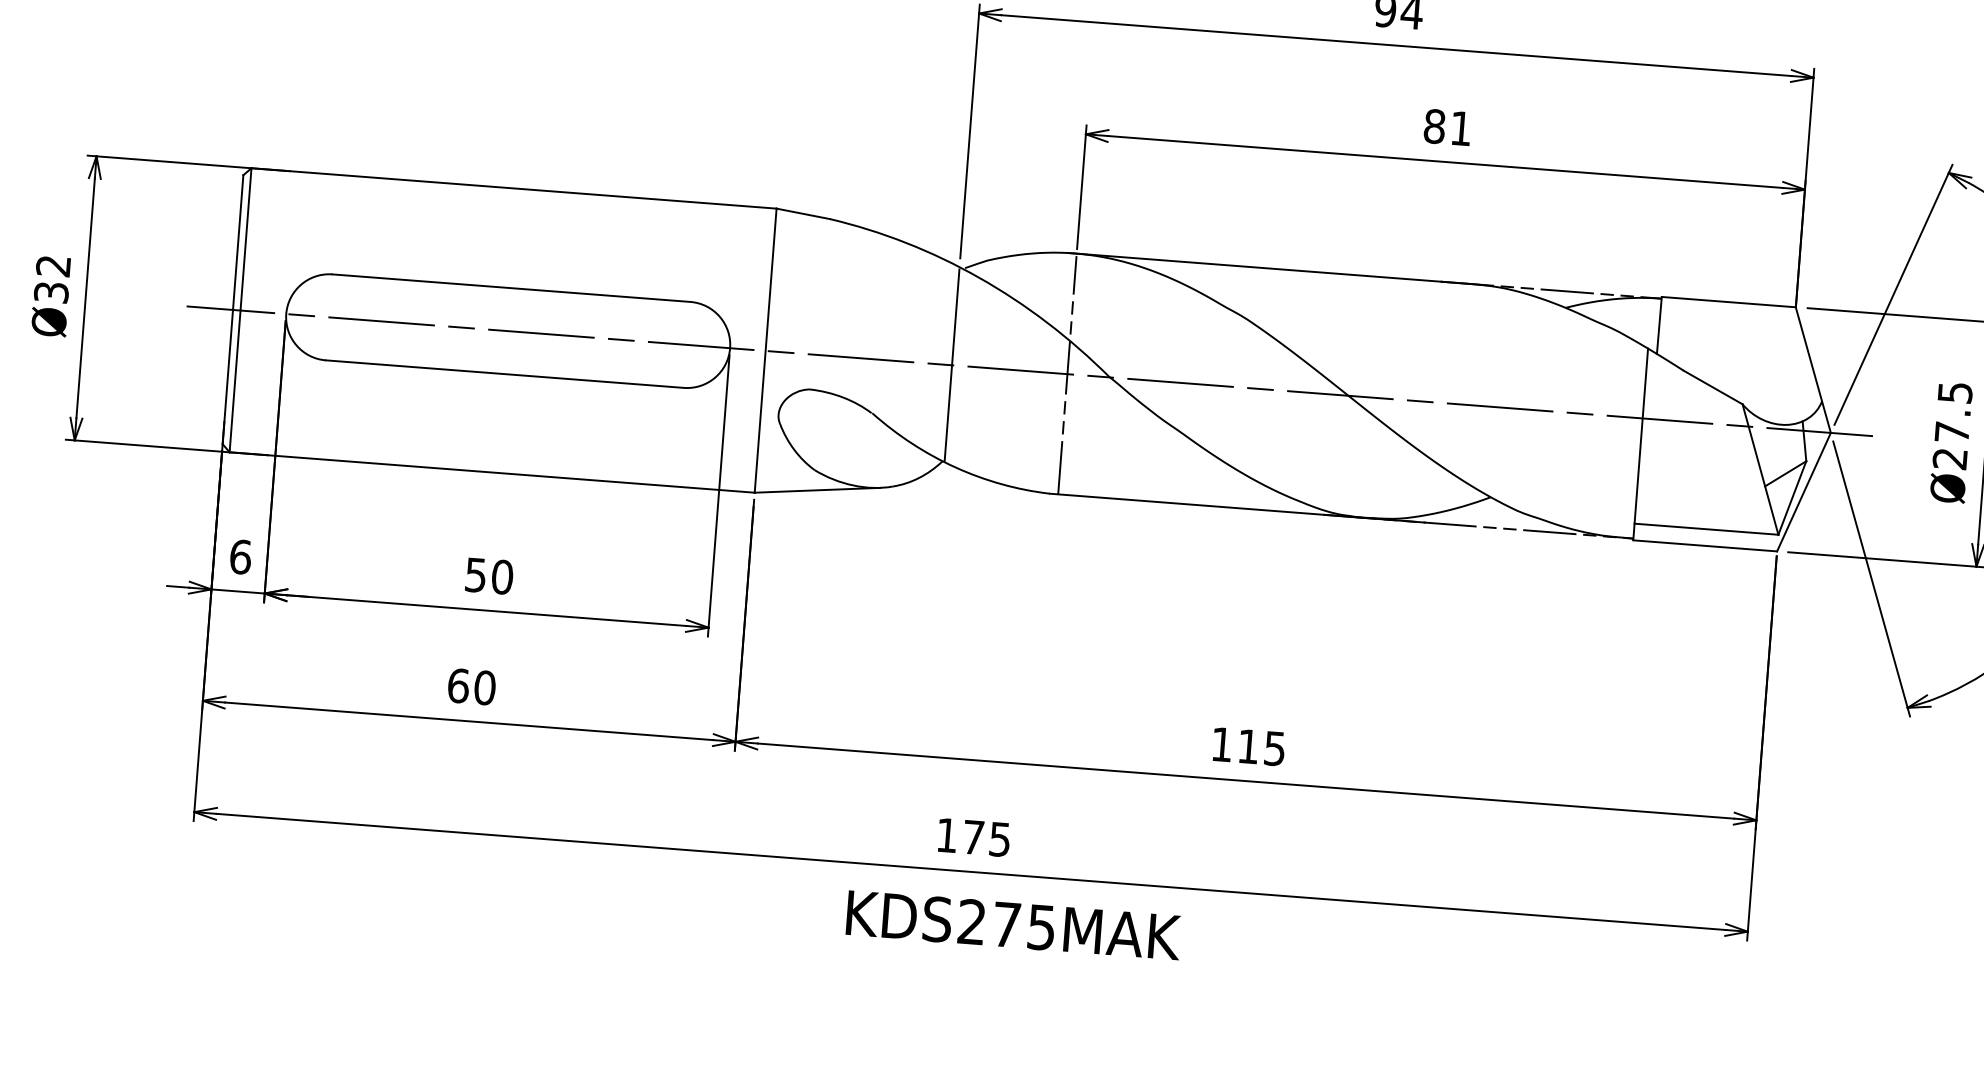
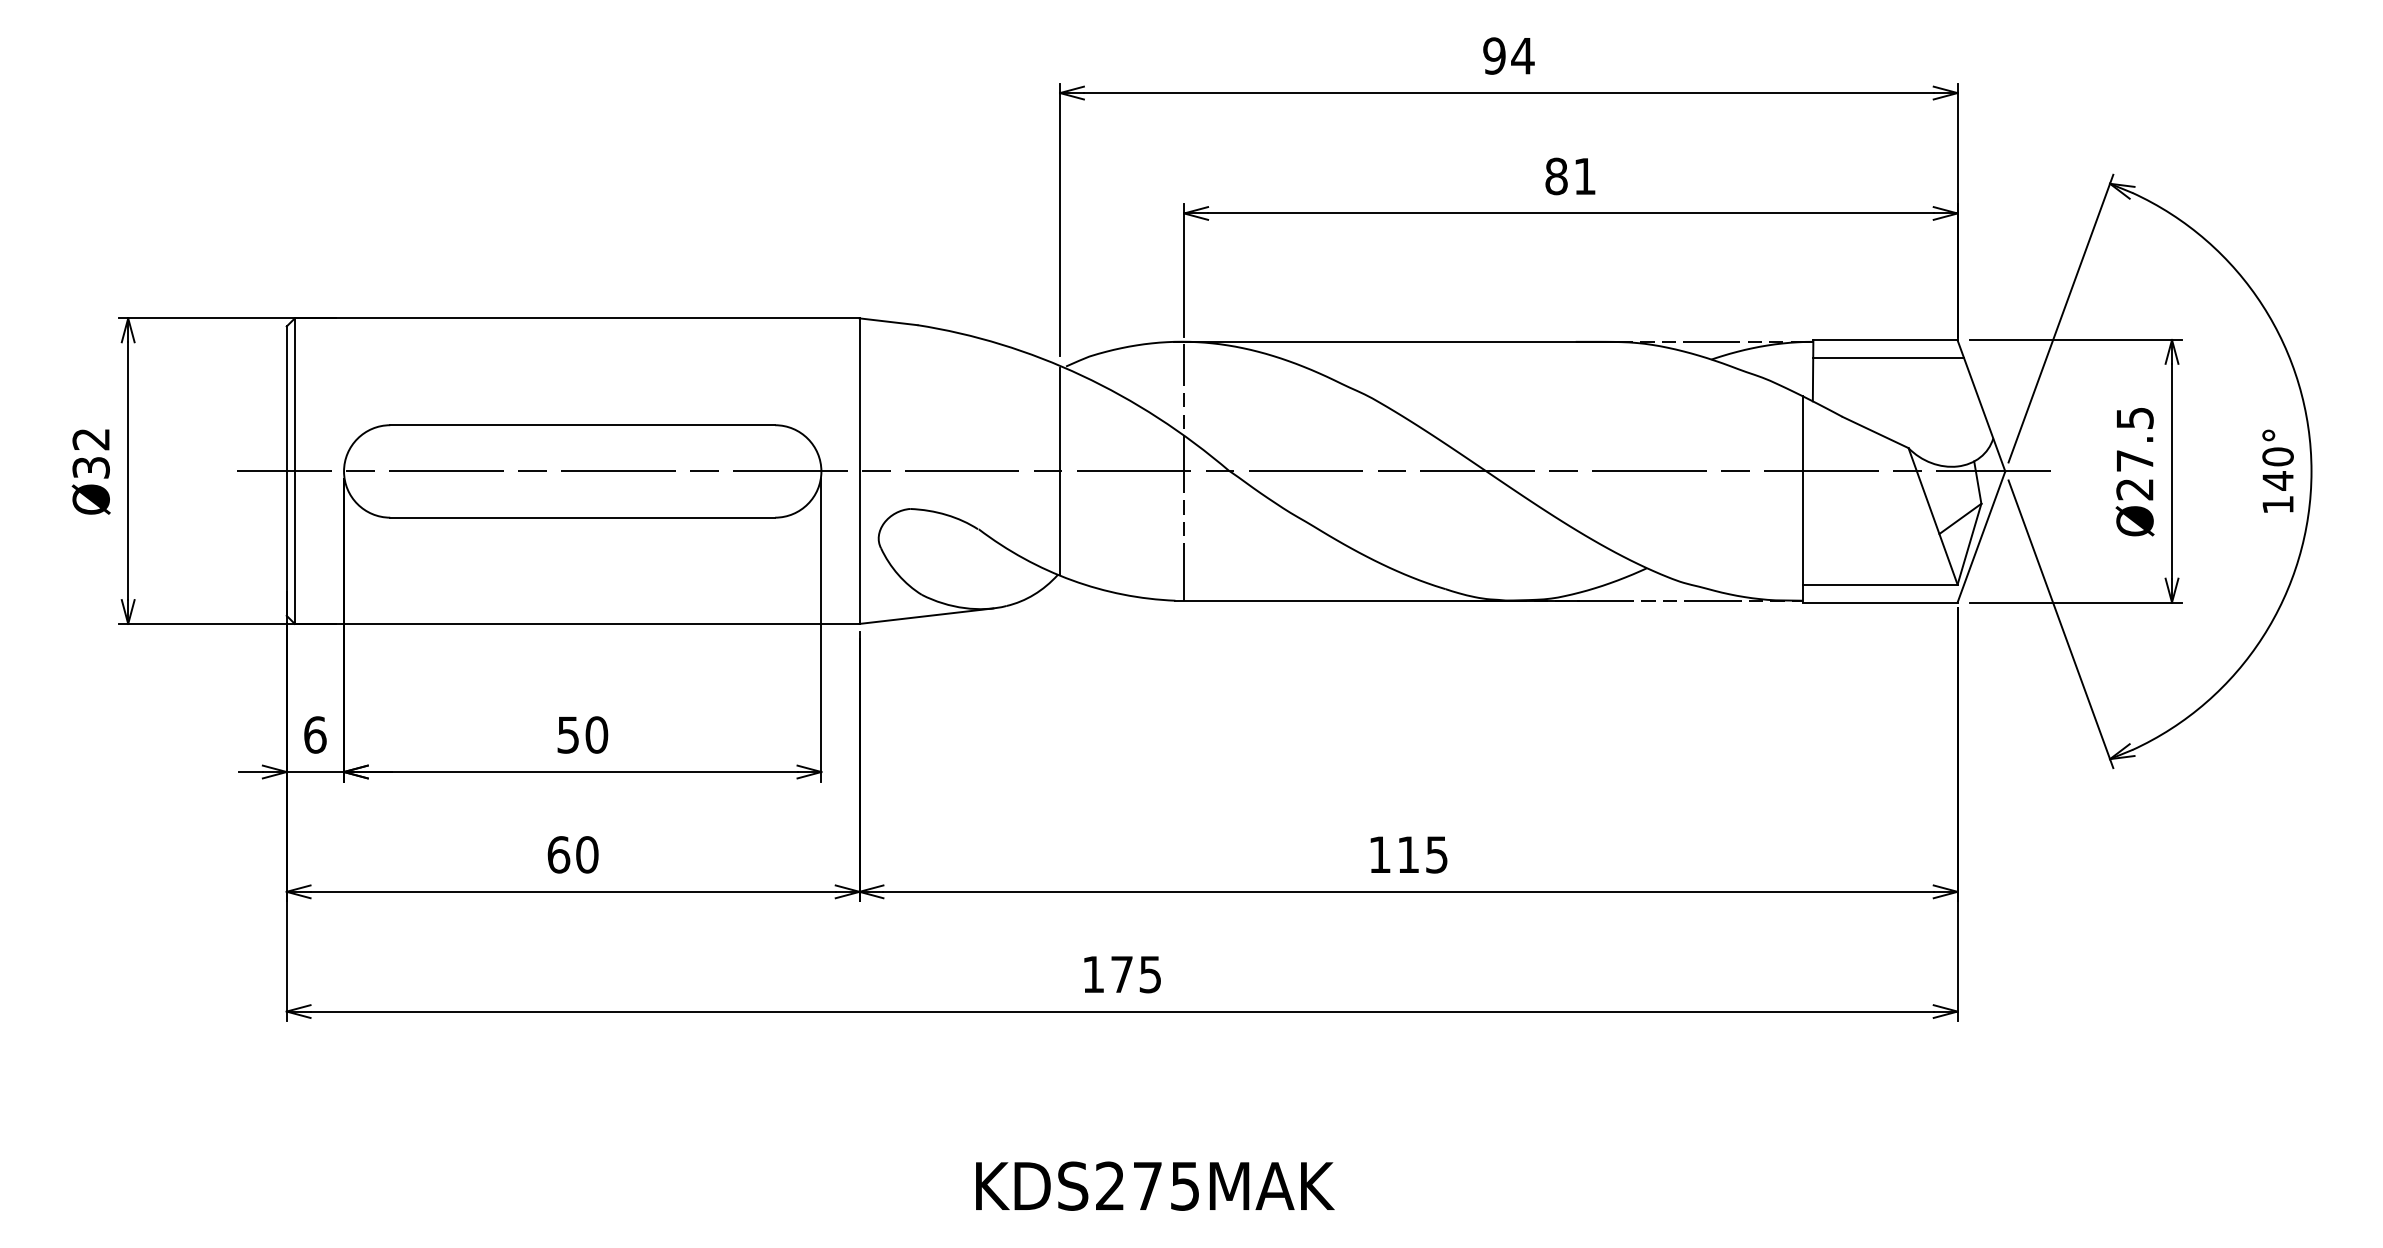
line: (1730, 318) -> (1888, 357), added
text: (1014, 924) -> (1155, 1185), moved

